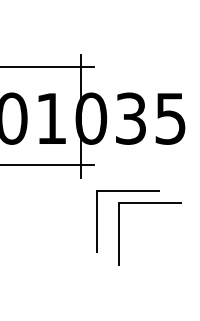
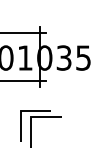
part: (119, 225) -> (31, 128), moved

